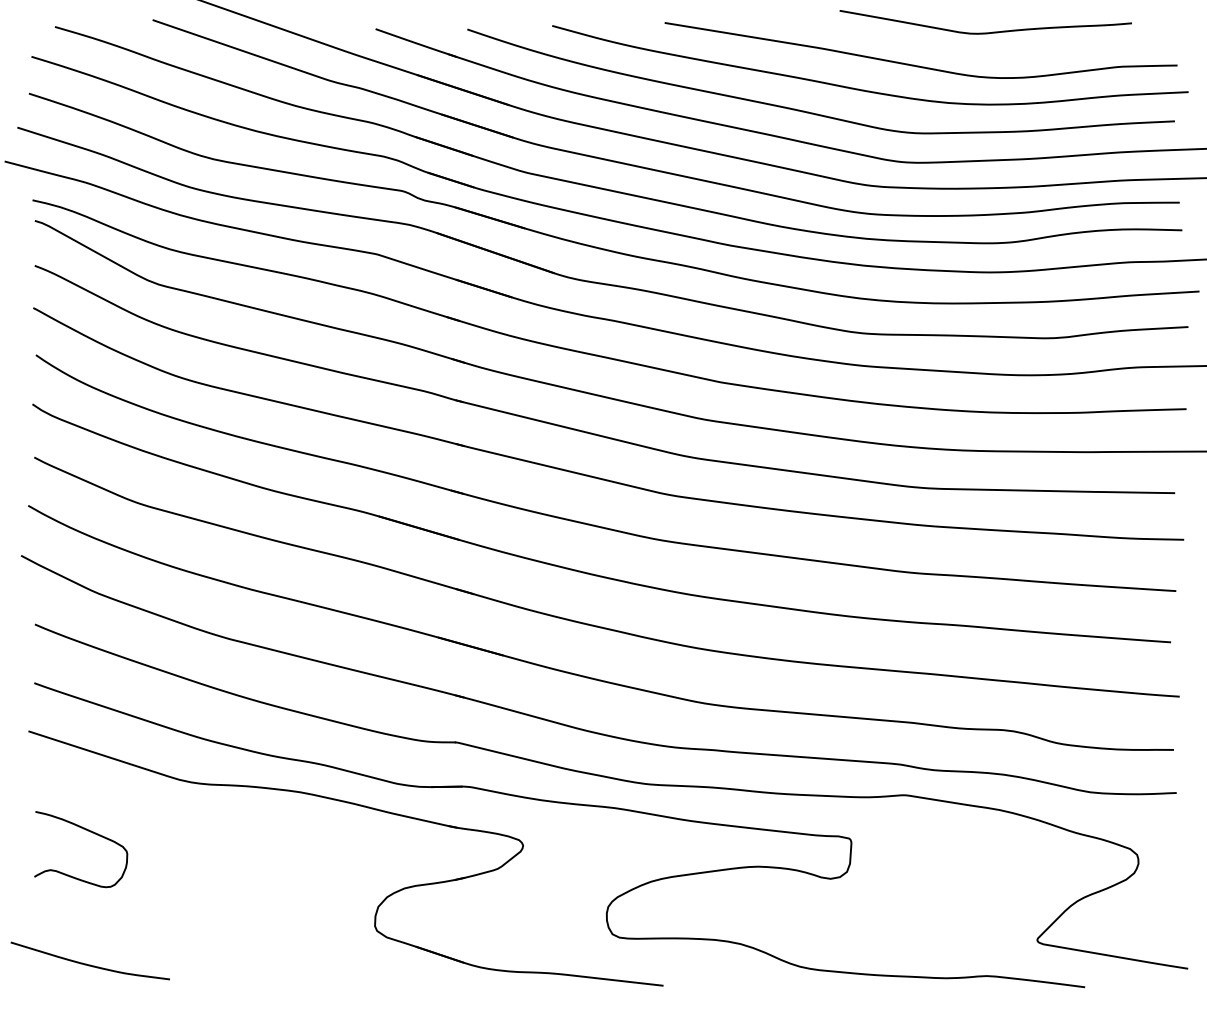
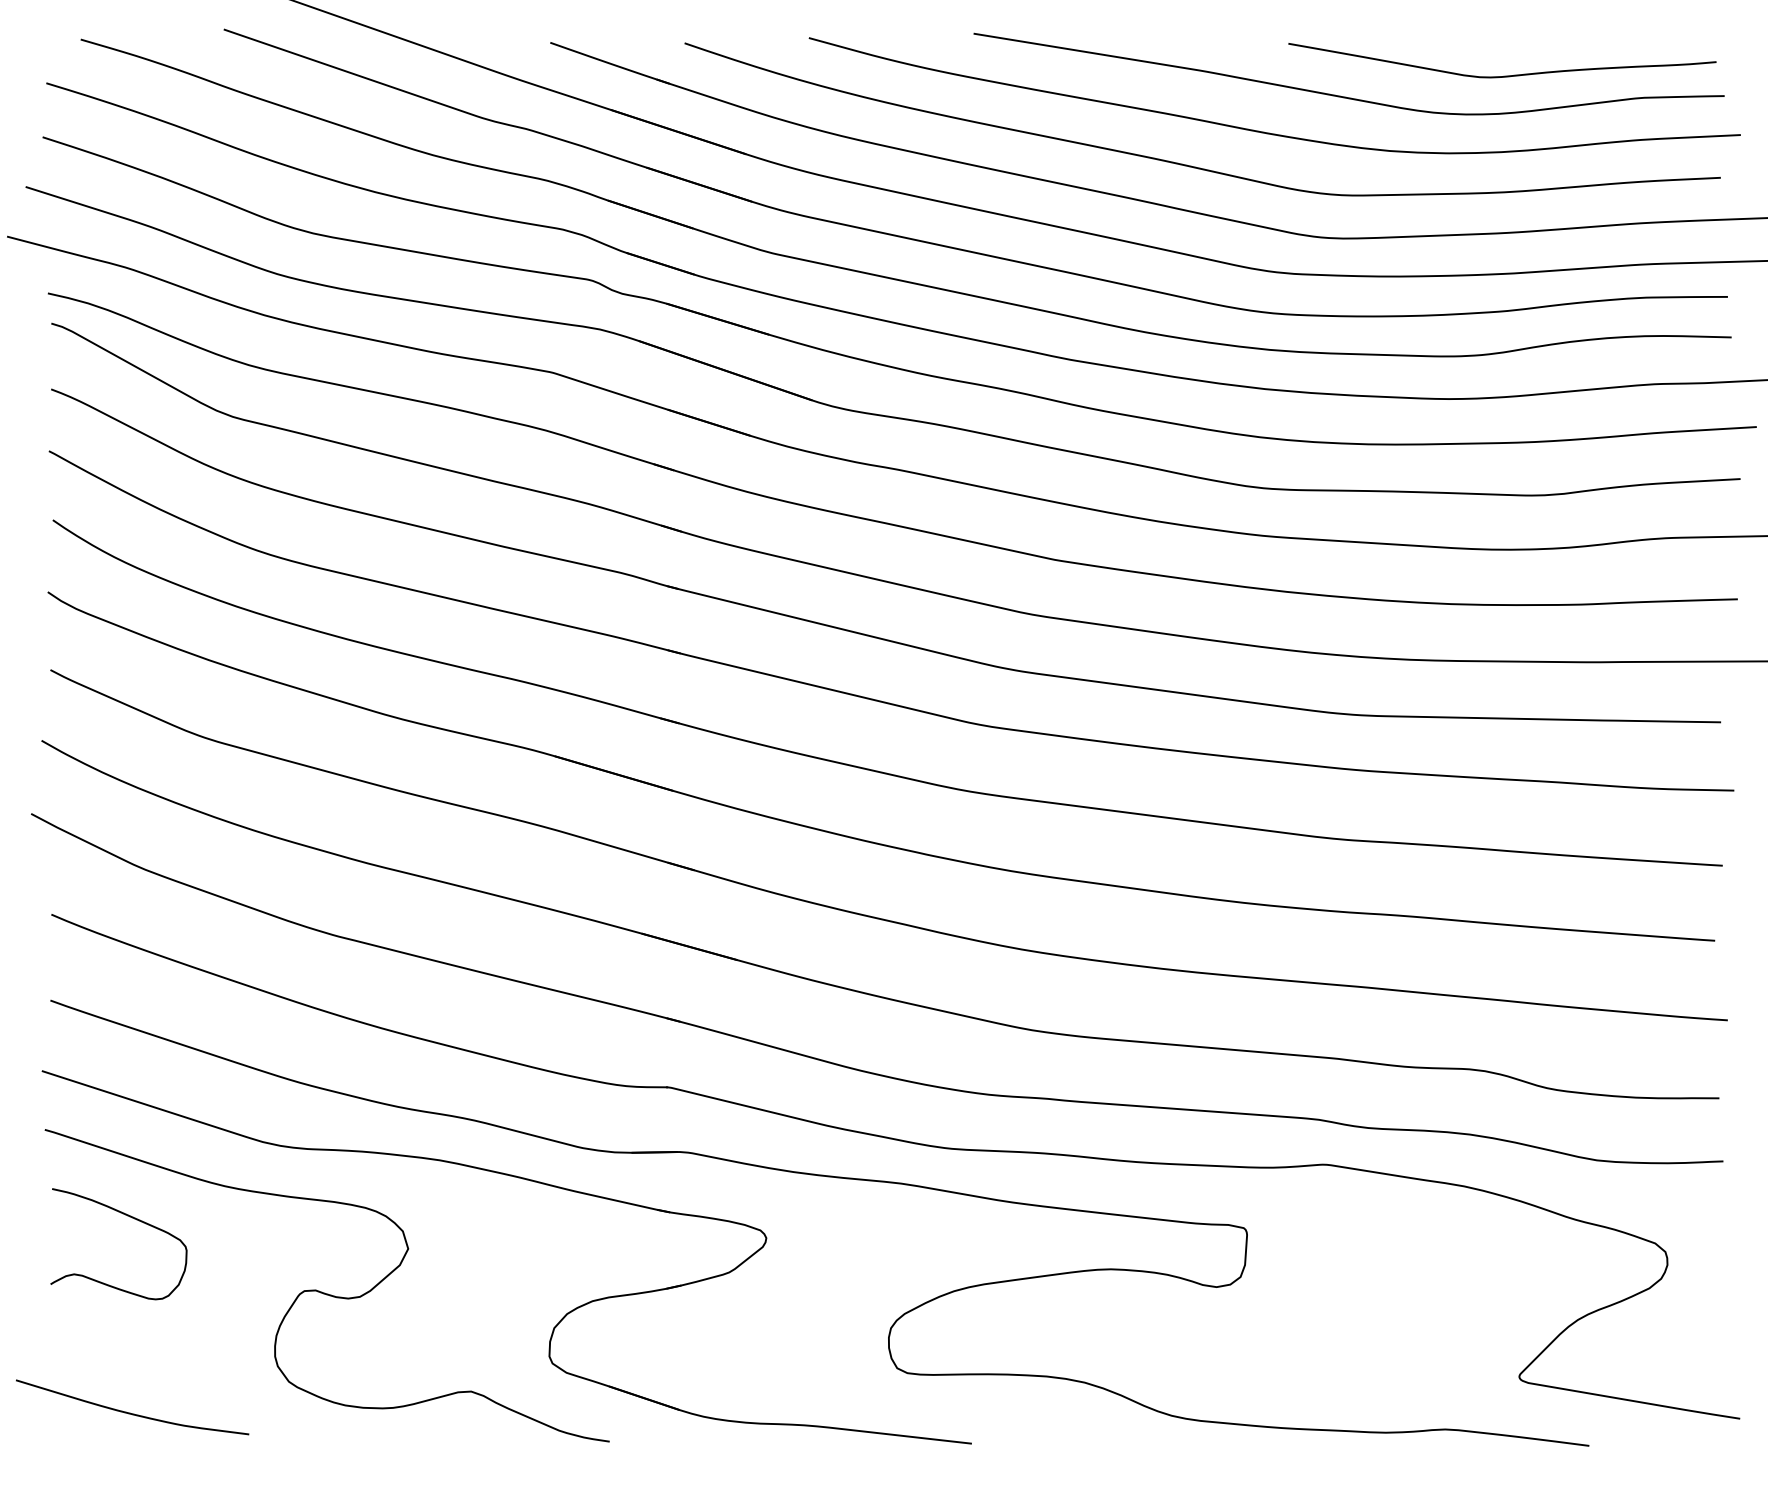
curve: (985, 32) -> (1501, 75), moved
curve: (222, 882) -> (326, 1292), added

